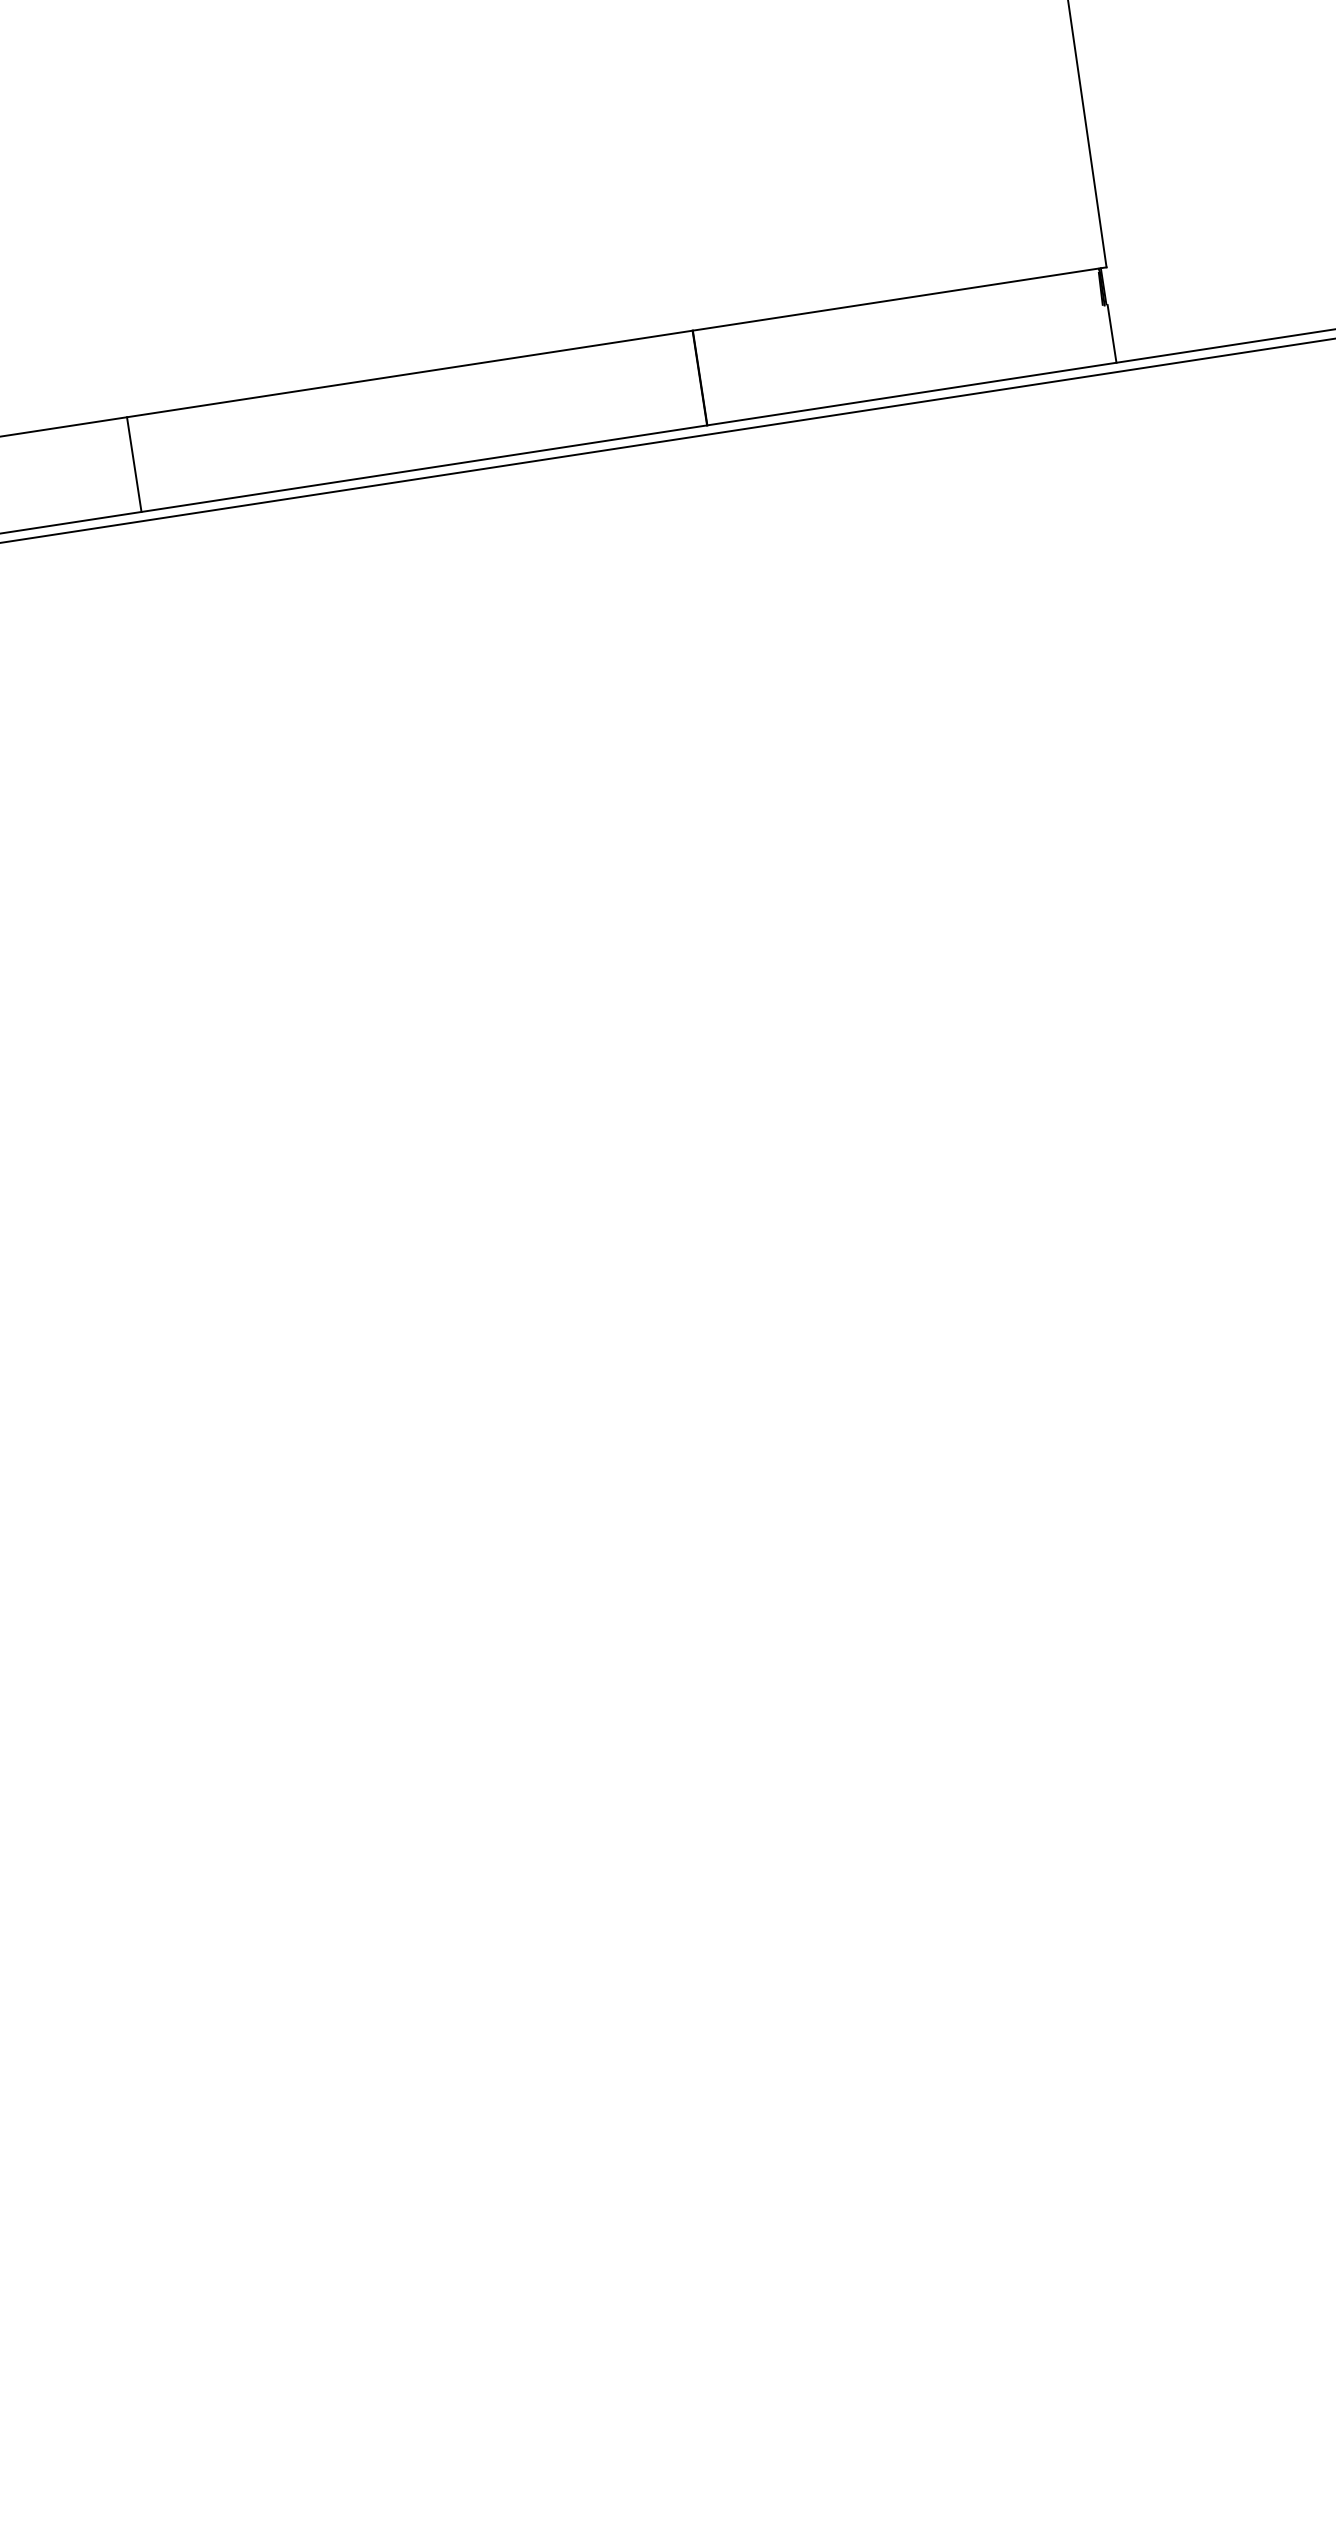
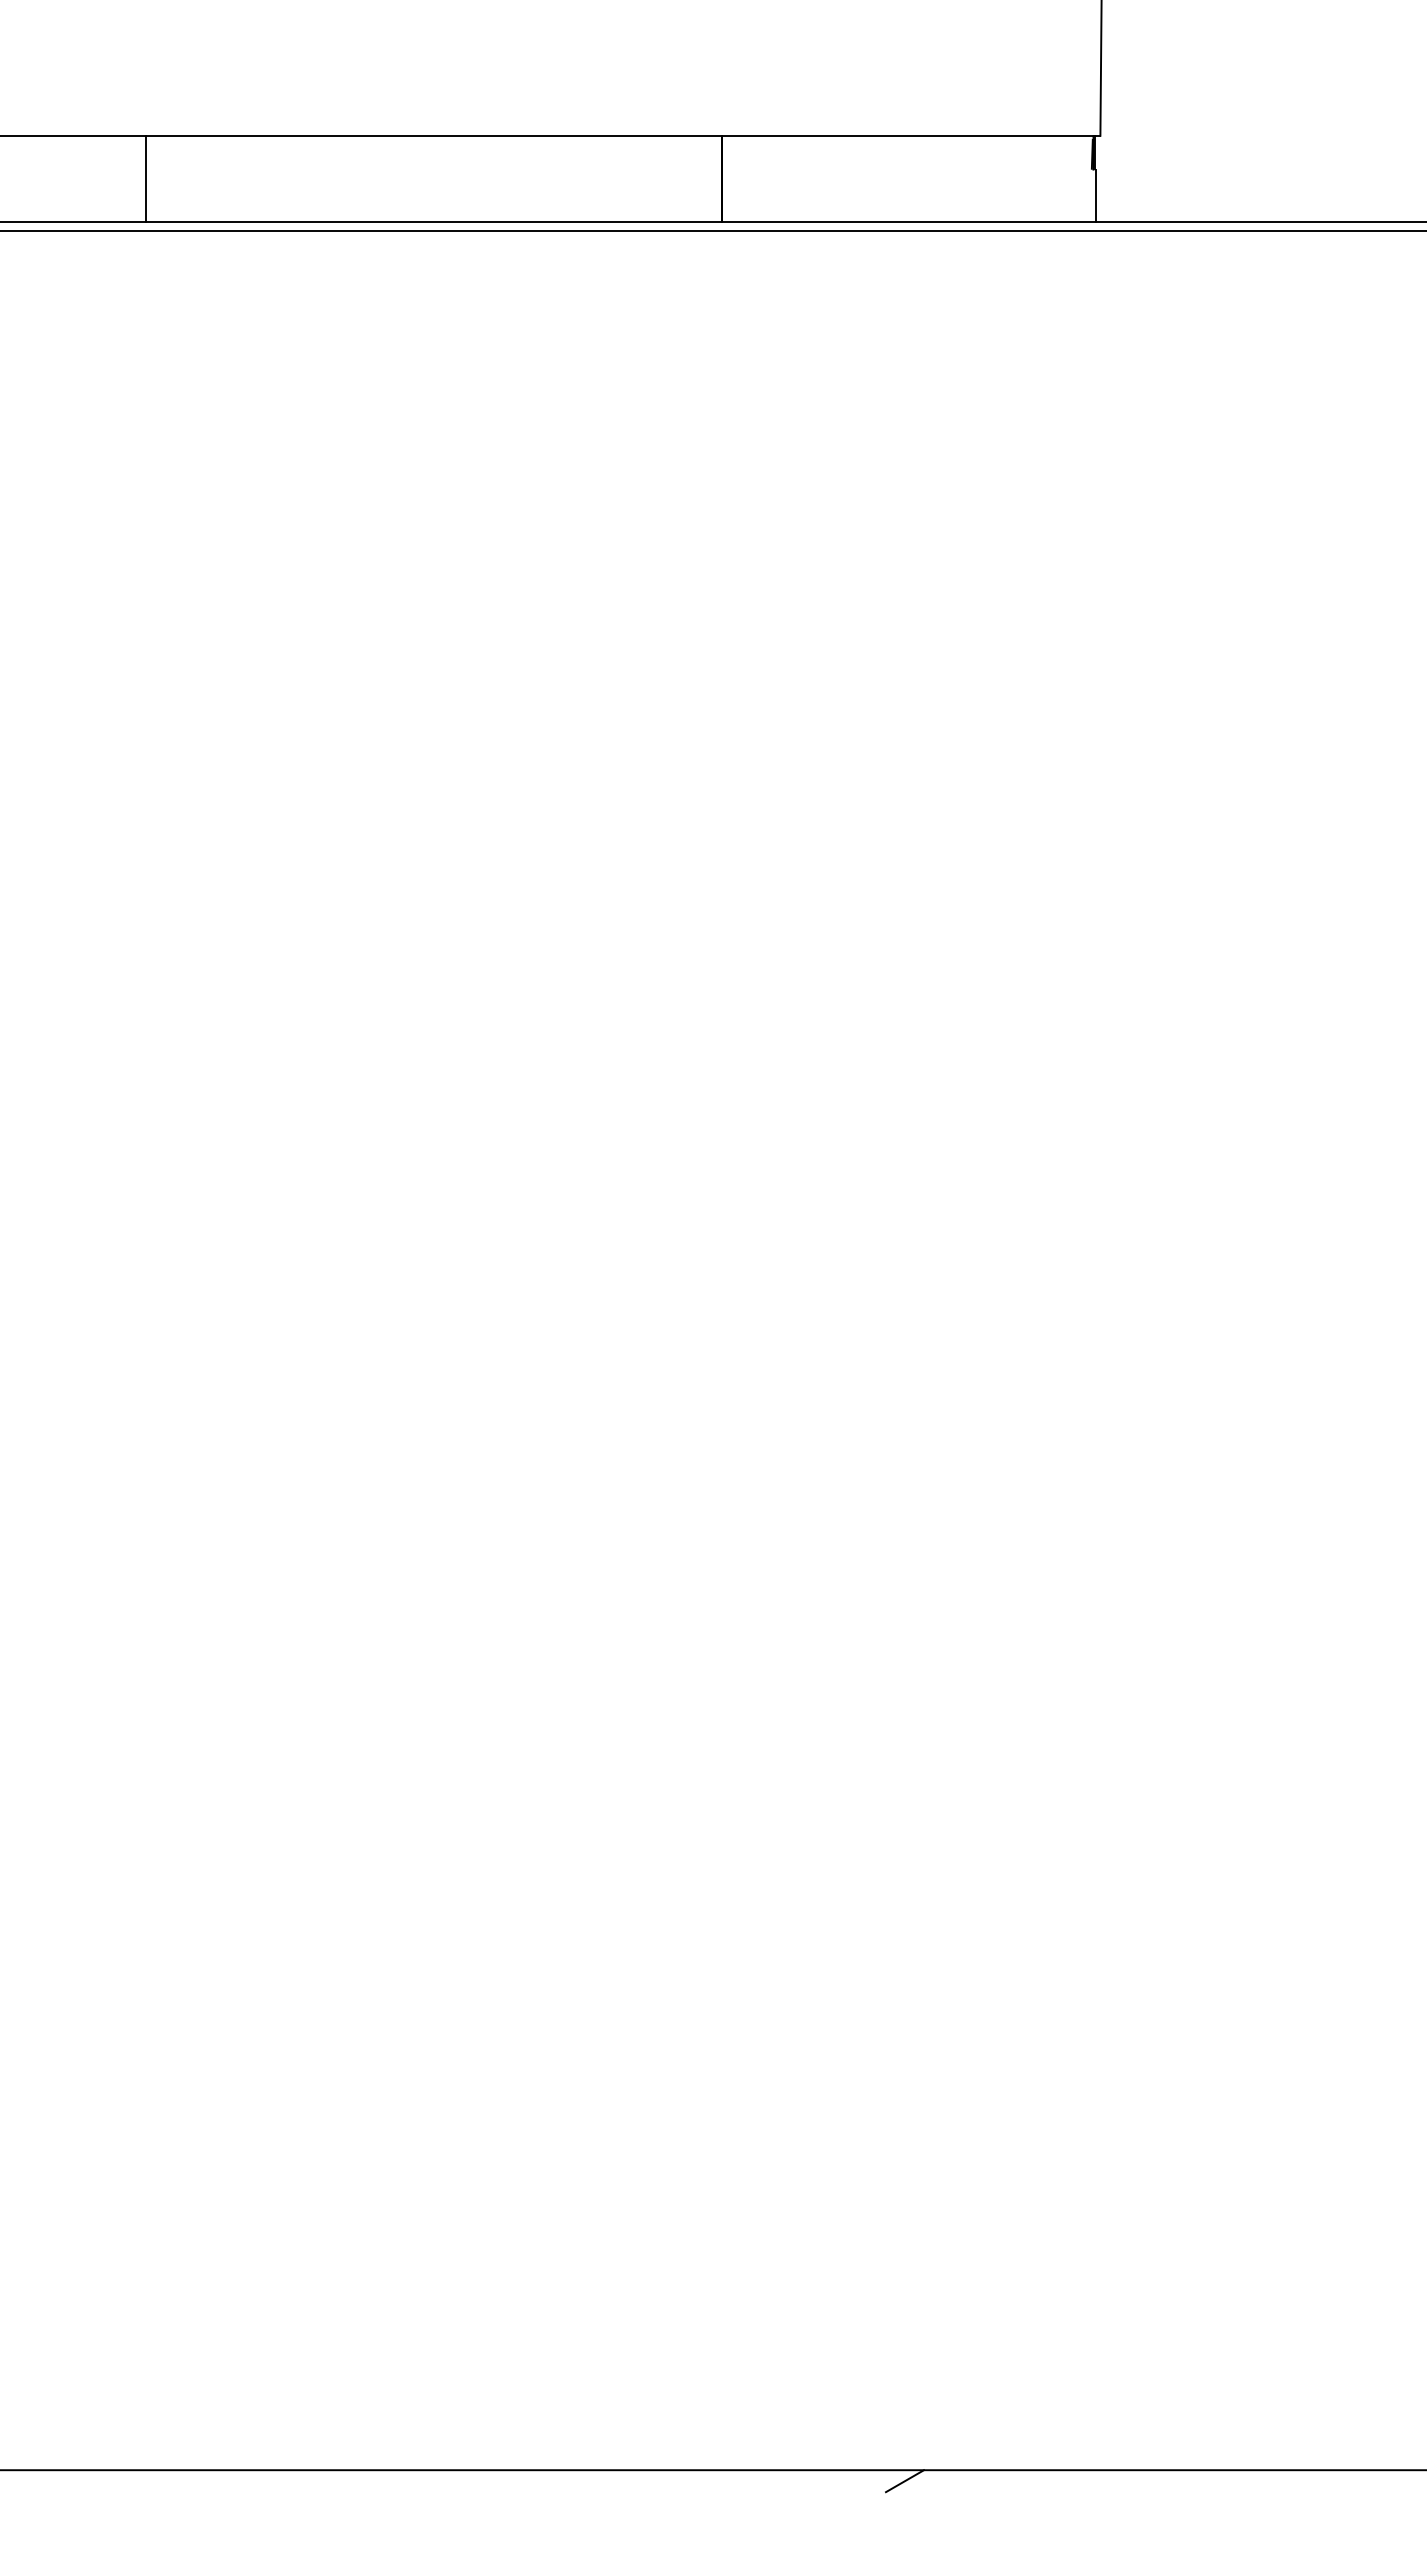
line: (134, 463) -> (146, 178), moved

